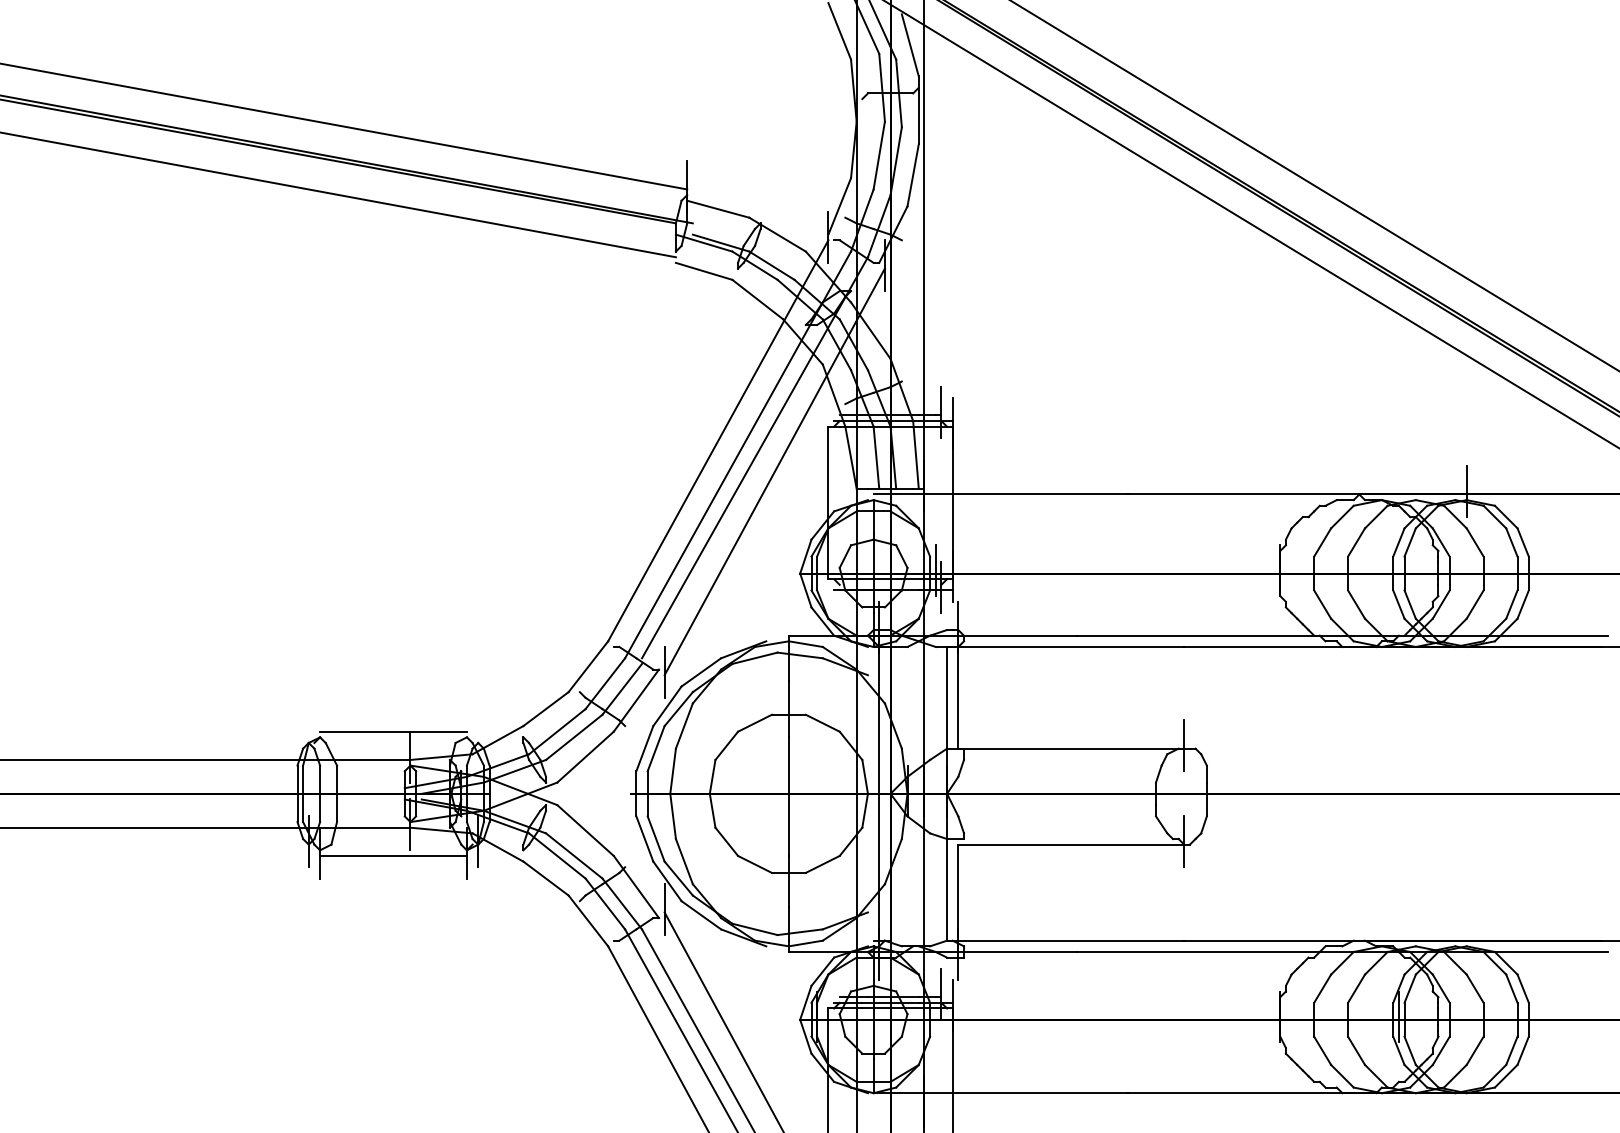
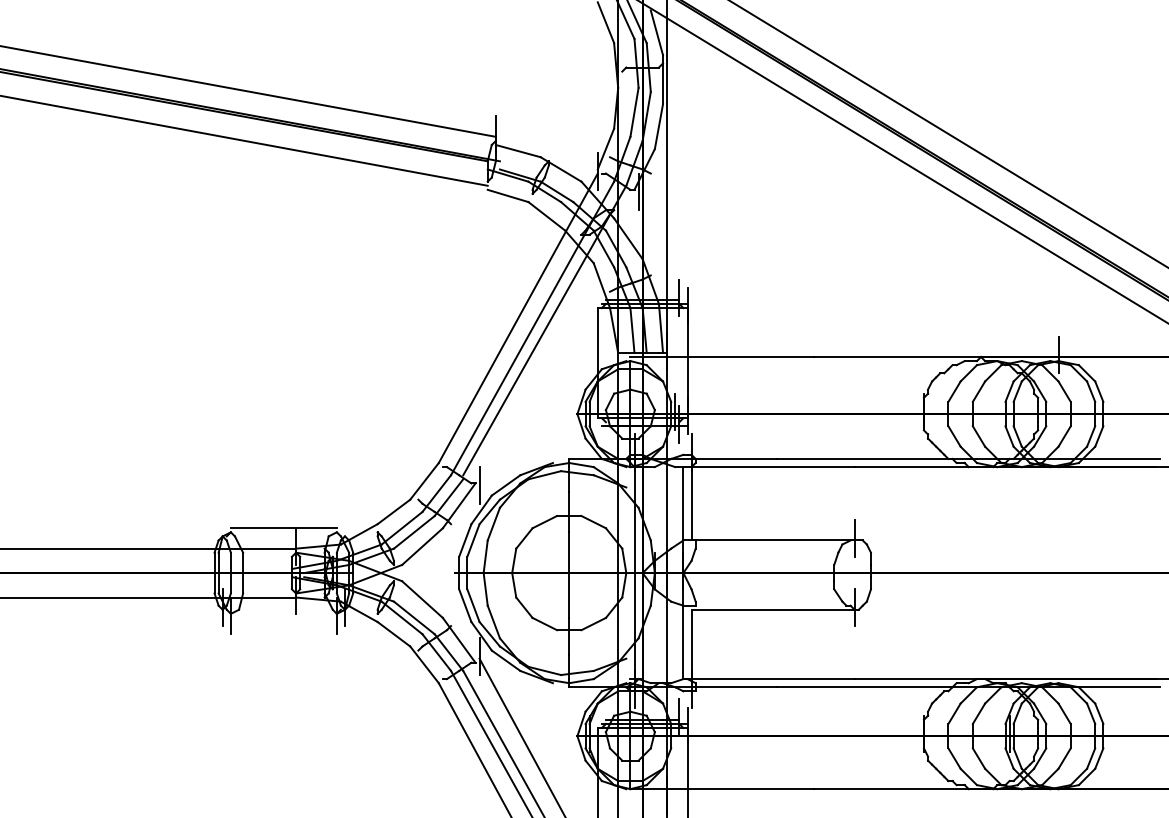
line: (773, 471) -> (558, 340), removed
line: (392, 855) -> (283, 617), removed

